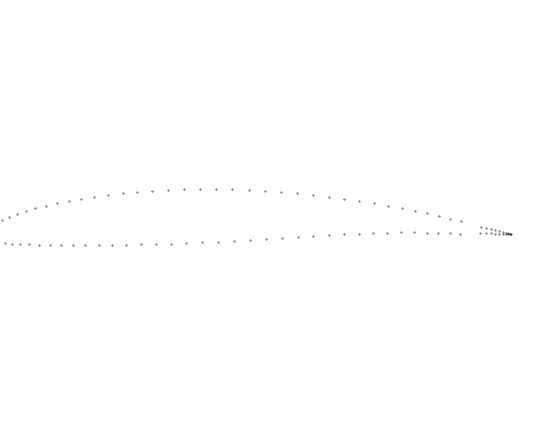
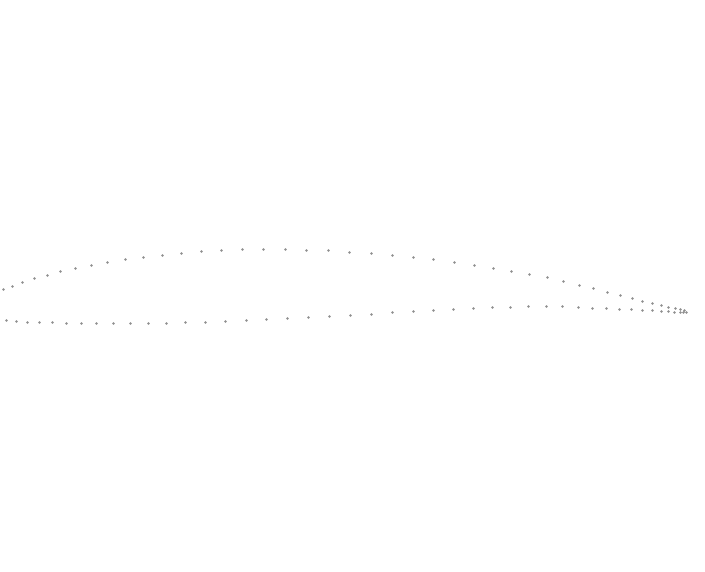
part: (495, 230) -> (652, 303), size x1.67

